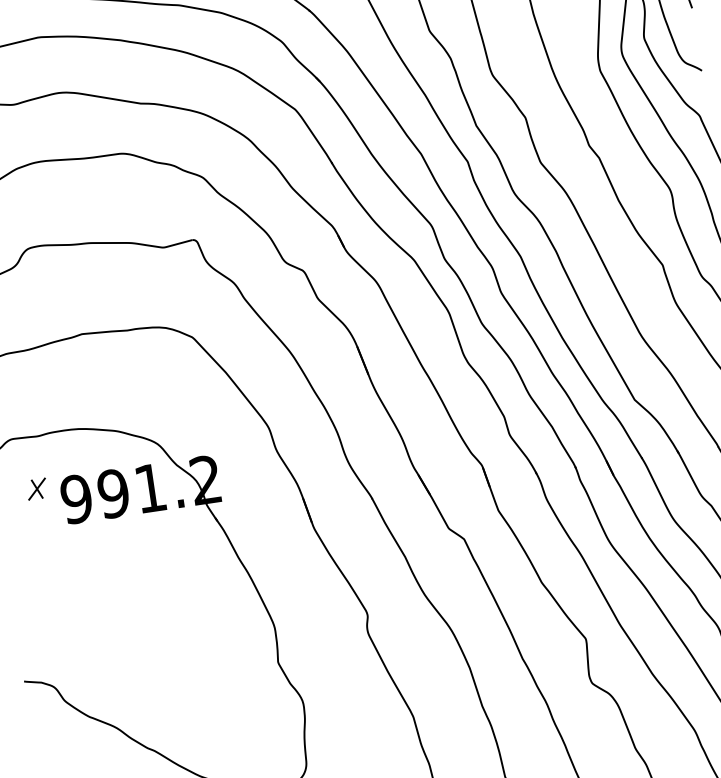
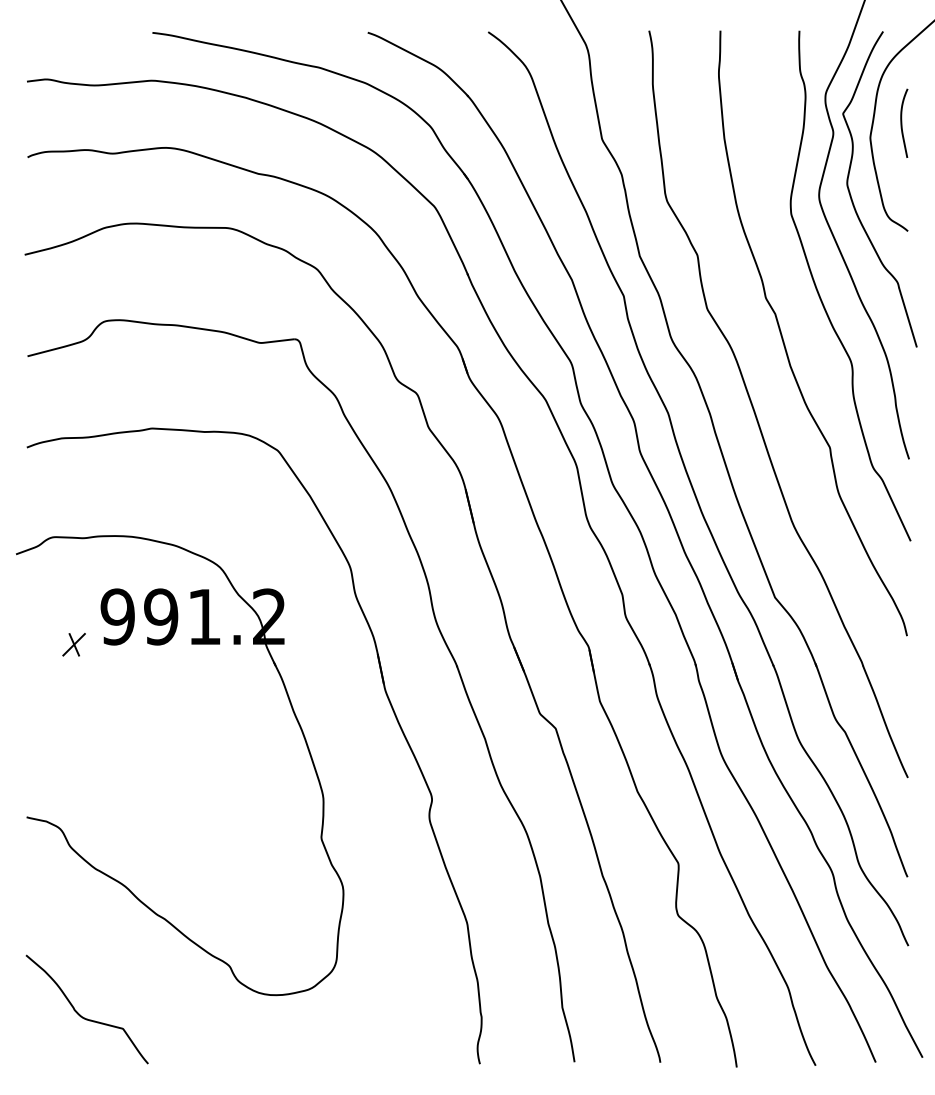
part: (36, 489) -> (73, 644), moved

